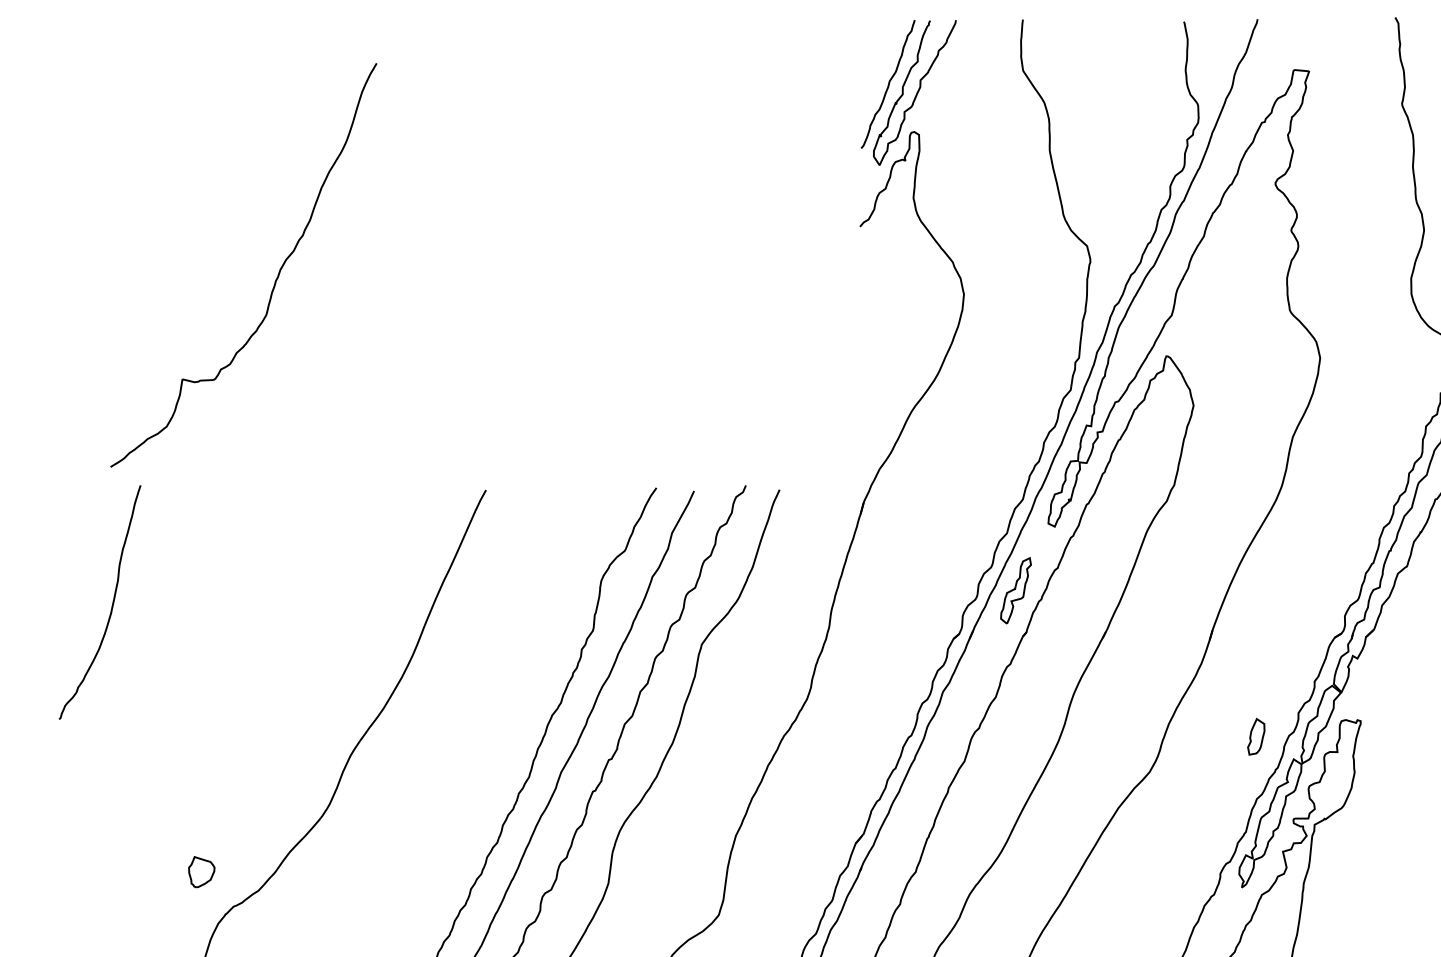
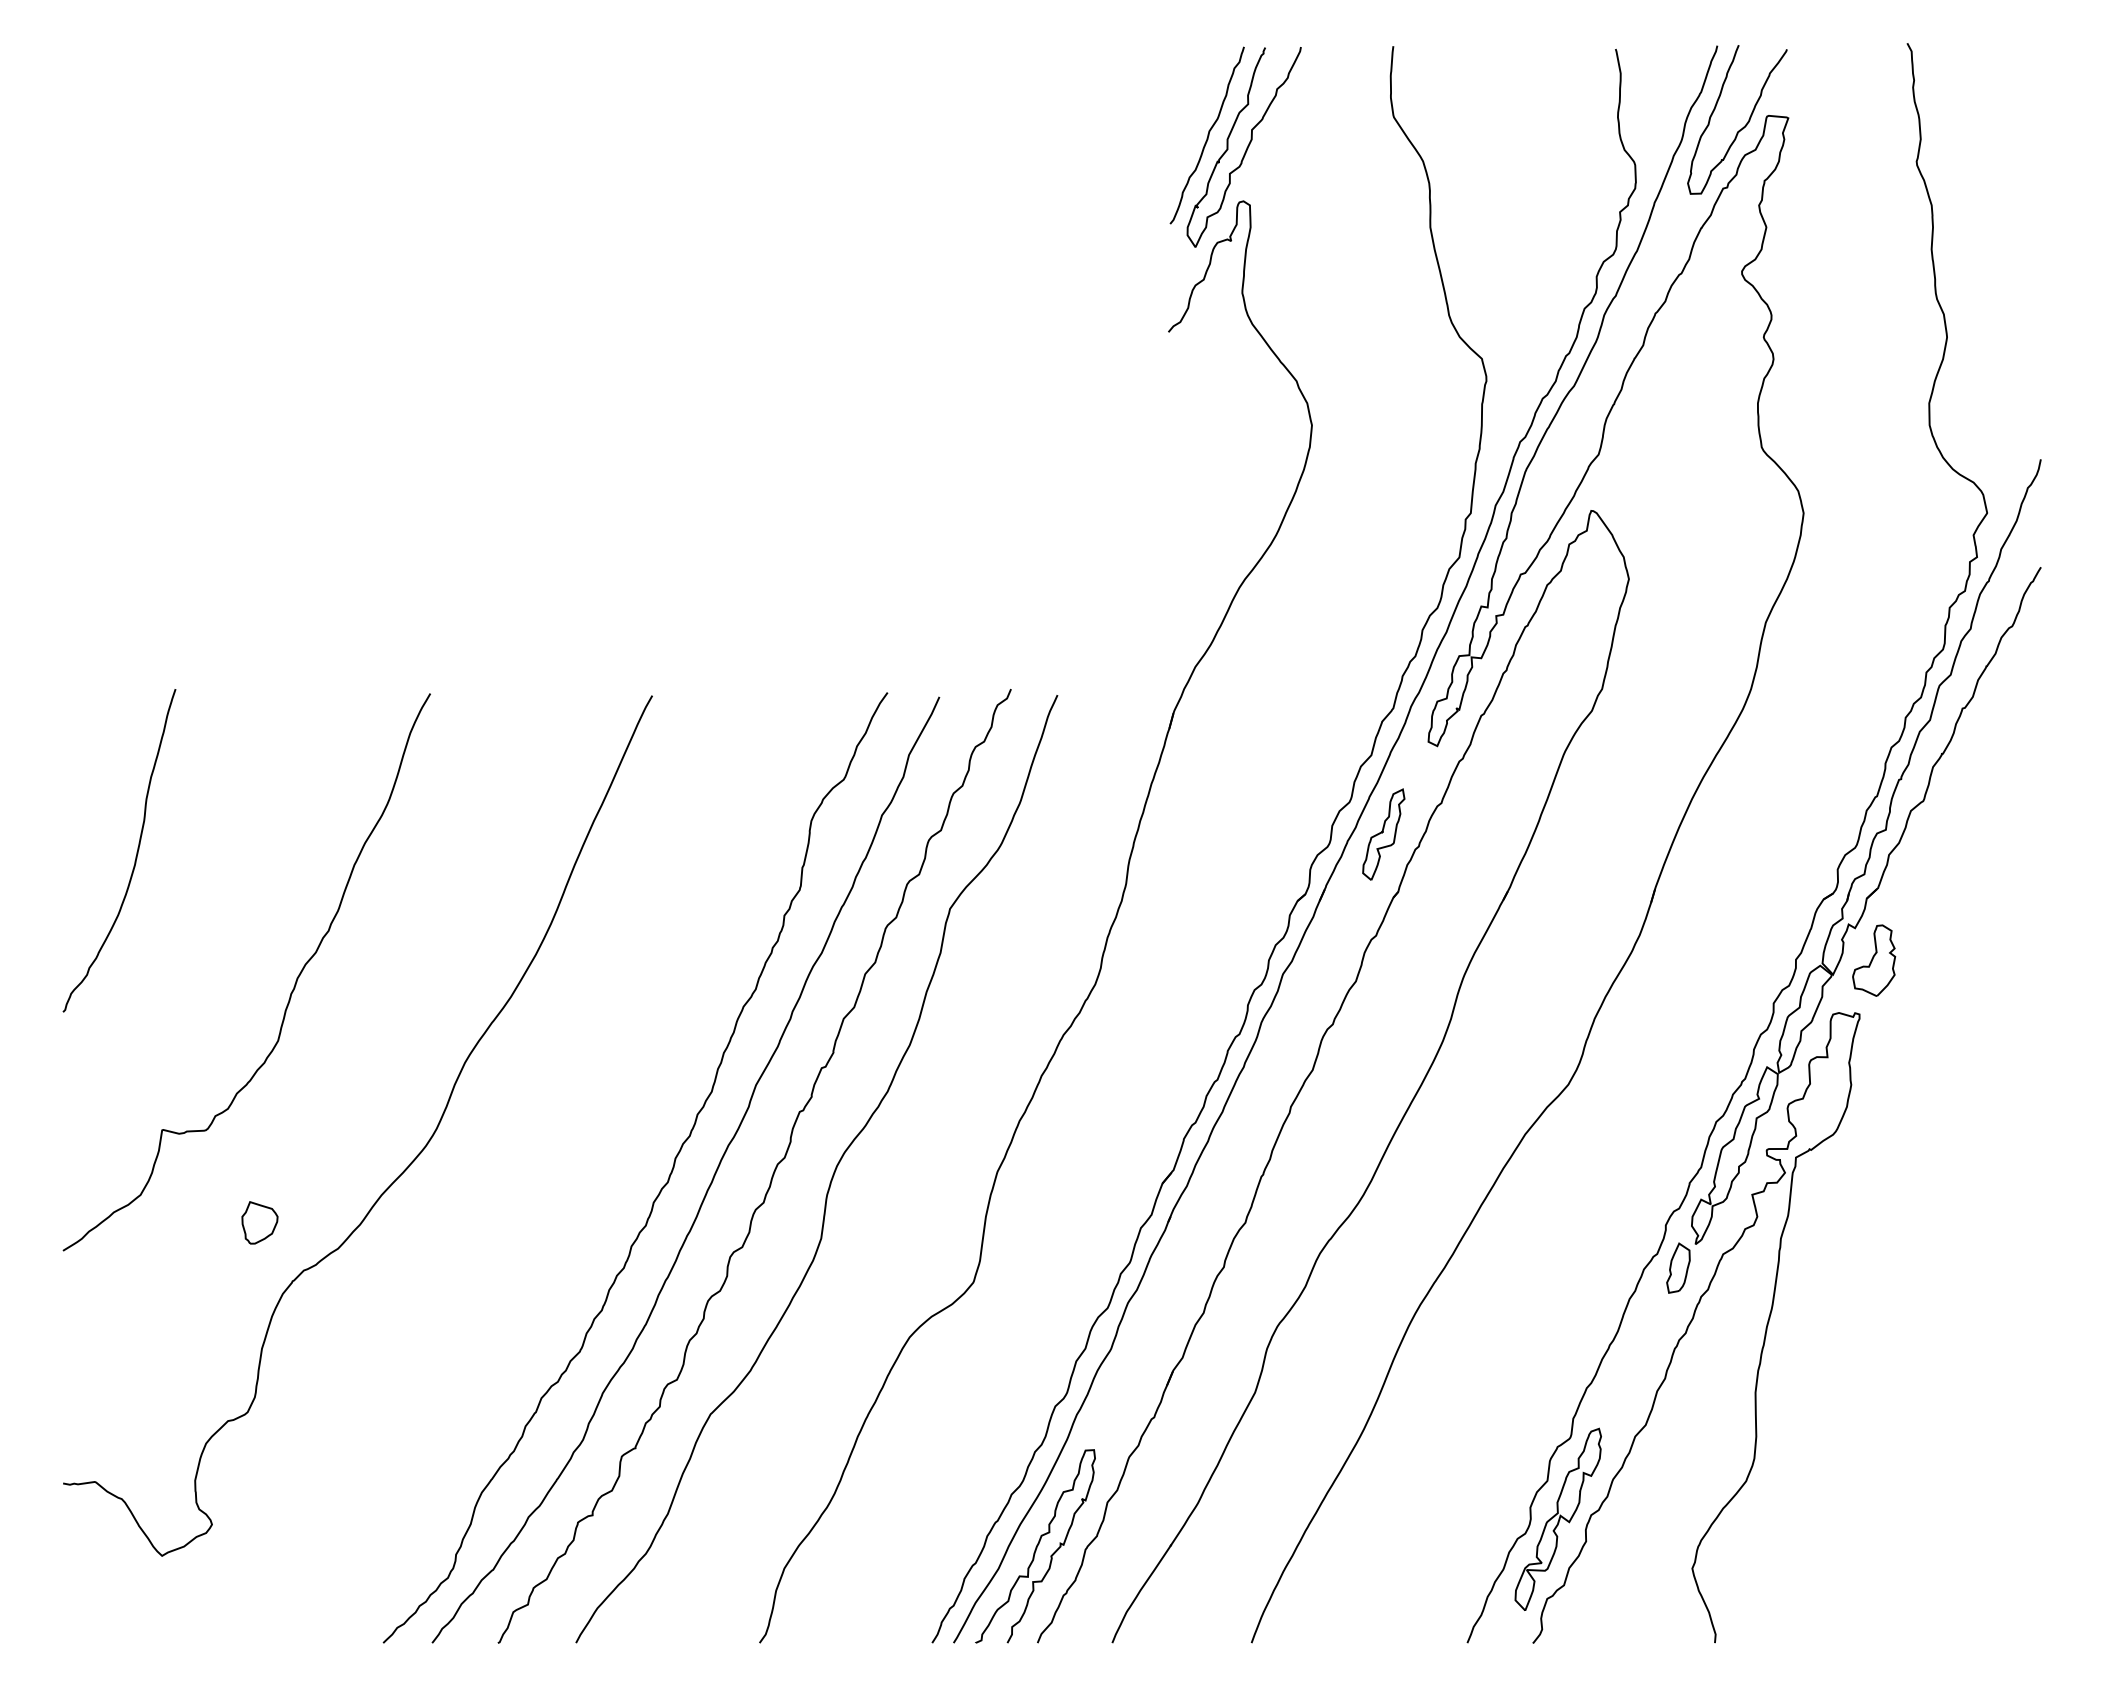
curve: (1277, 77) -> (1744, 125), added
curve: (275, 280) -> (290, 993), moved
part: (1371, 682) -> (1874, 960), added
part: (1256, 736) -> (1678, 1267), moved

